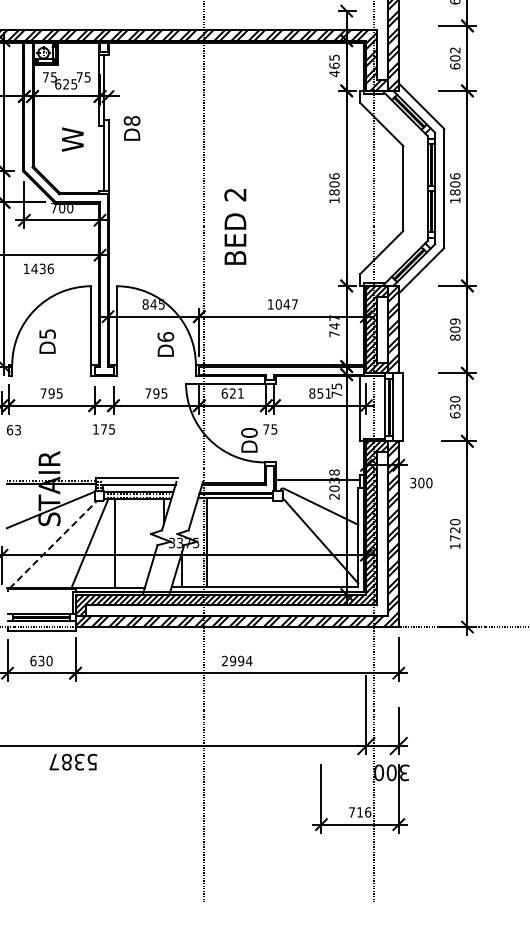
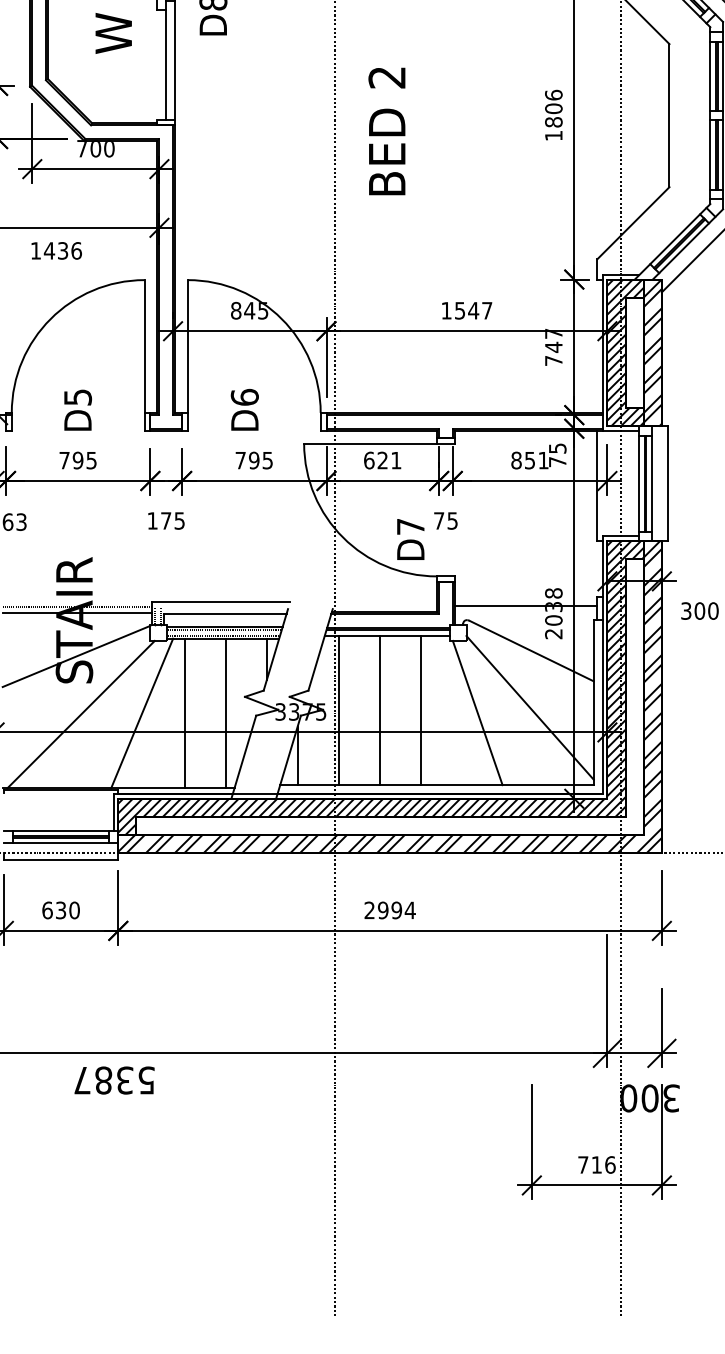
text: (235, 226) -> (387, 130), moved
text: (278, 304) -> (459, 310), 1047 -> 1547
text: (47, 341) -> (77, 409), moved
text: (165, 344) -> (244, 409), moved
text: (249, 432) -> (410, 526), D0 -> D7
line: (231, 541) -> (380, 709), added
line: (255, 541) -> (420, 709), added
line: (139, 543) -> (225, 712), added
line: (289, 543) -> (478, 712), added
line: (53, 544) -> (81, 714), dashed -> solid

